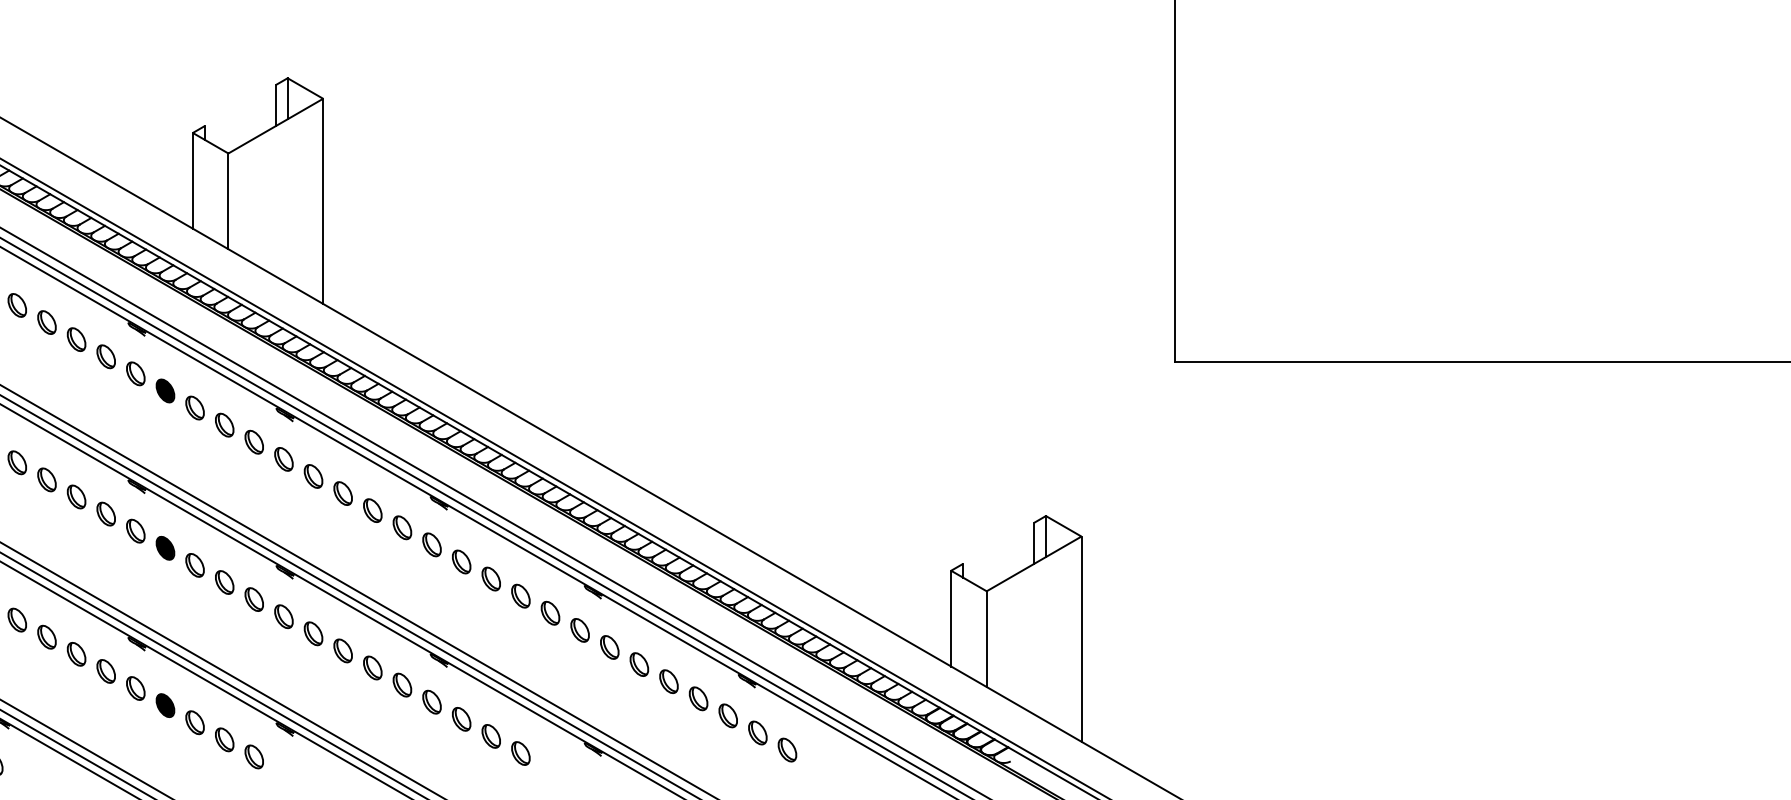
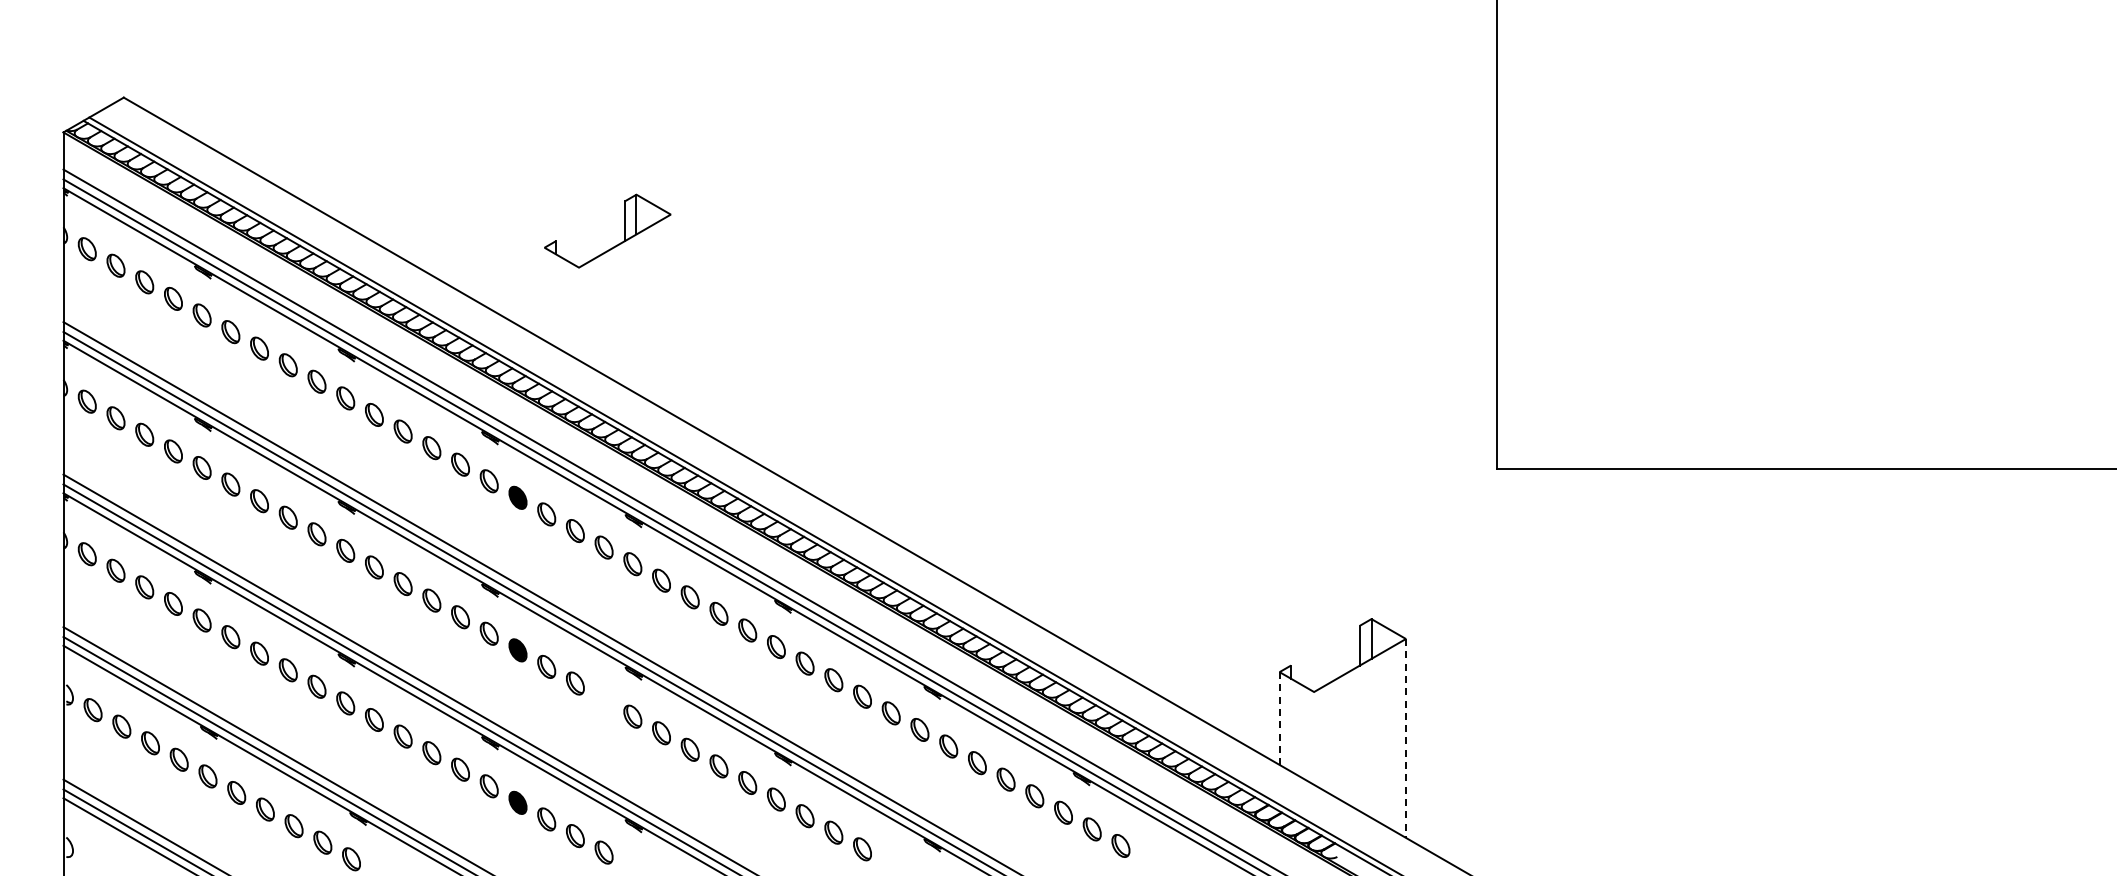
line: (192, 180) -> (544, 293), removed
line: (228, 200) -> (579, 313), removed
line: (322, 200) -> (670, 313), removed
part: (253, 600) -> (603, 700), removed
line: (951, 619) -> (1279, 719), solid -> dashed
line: (987, 639) -> (1314, 738), removed
line: (1081, 639) -> (1405, 738), solid -> dashed

